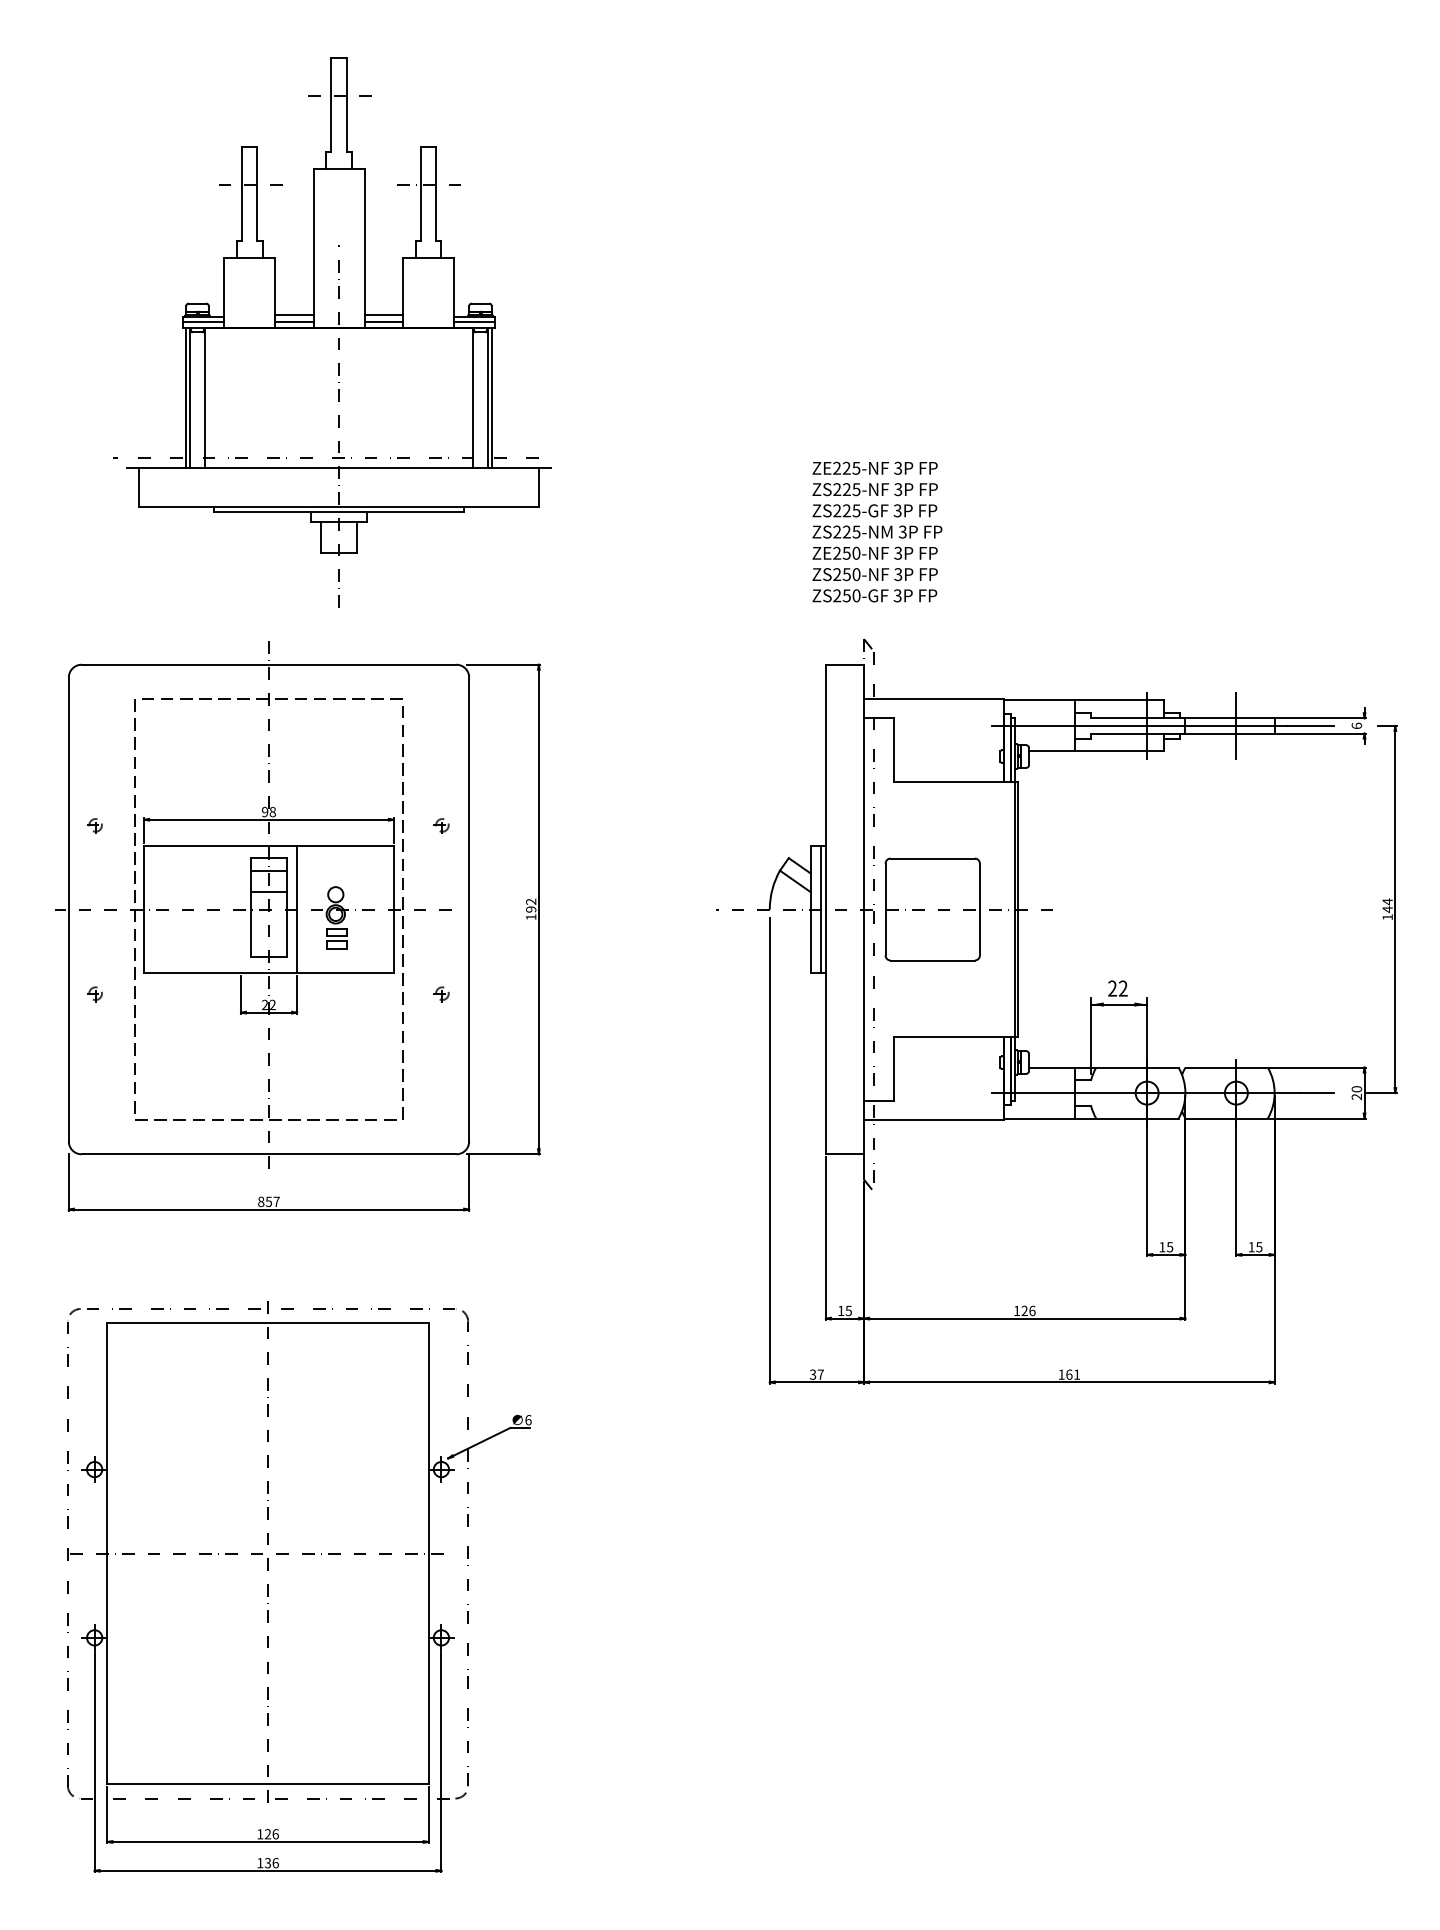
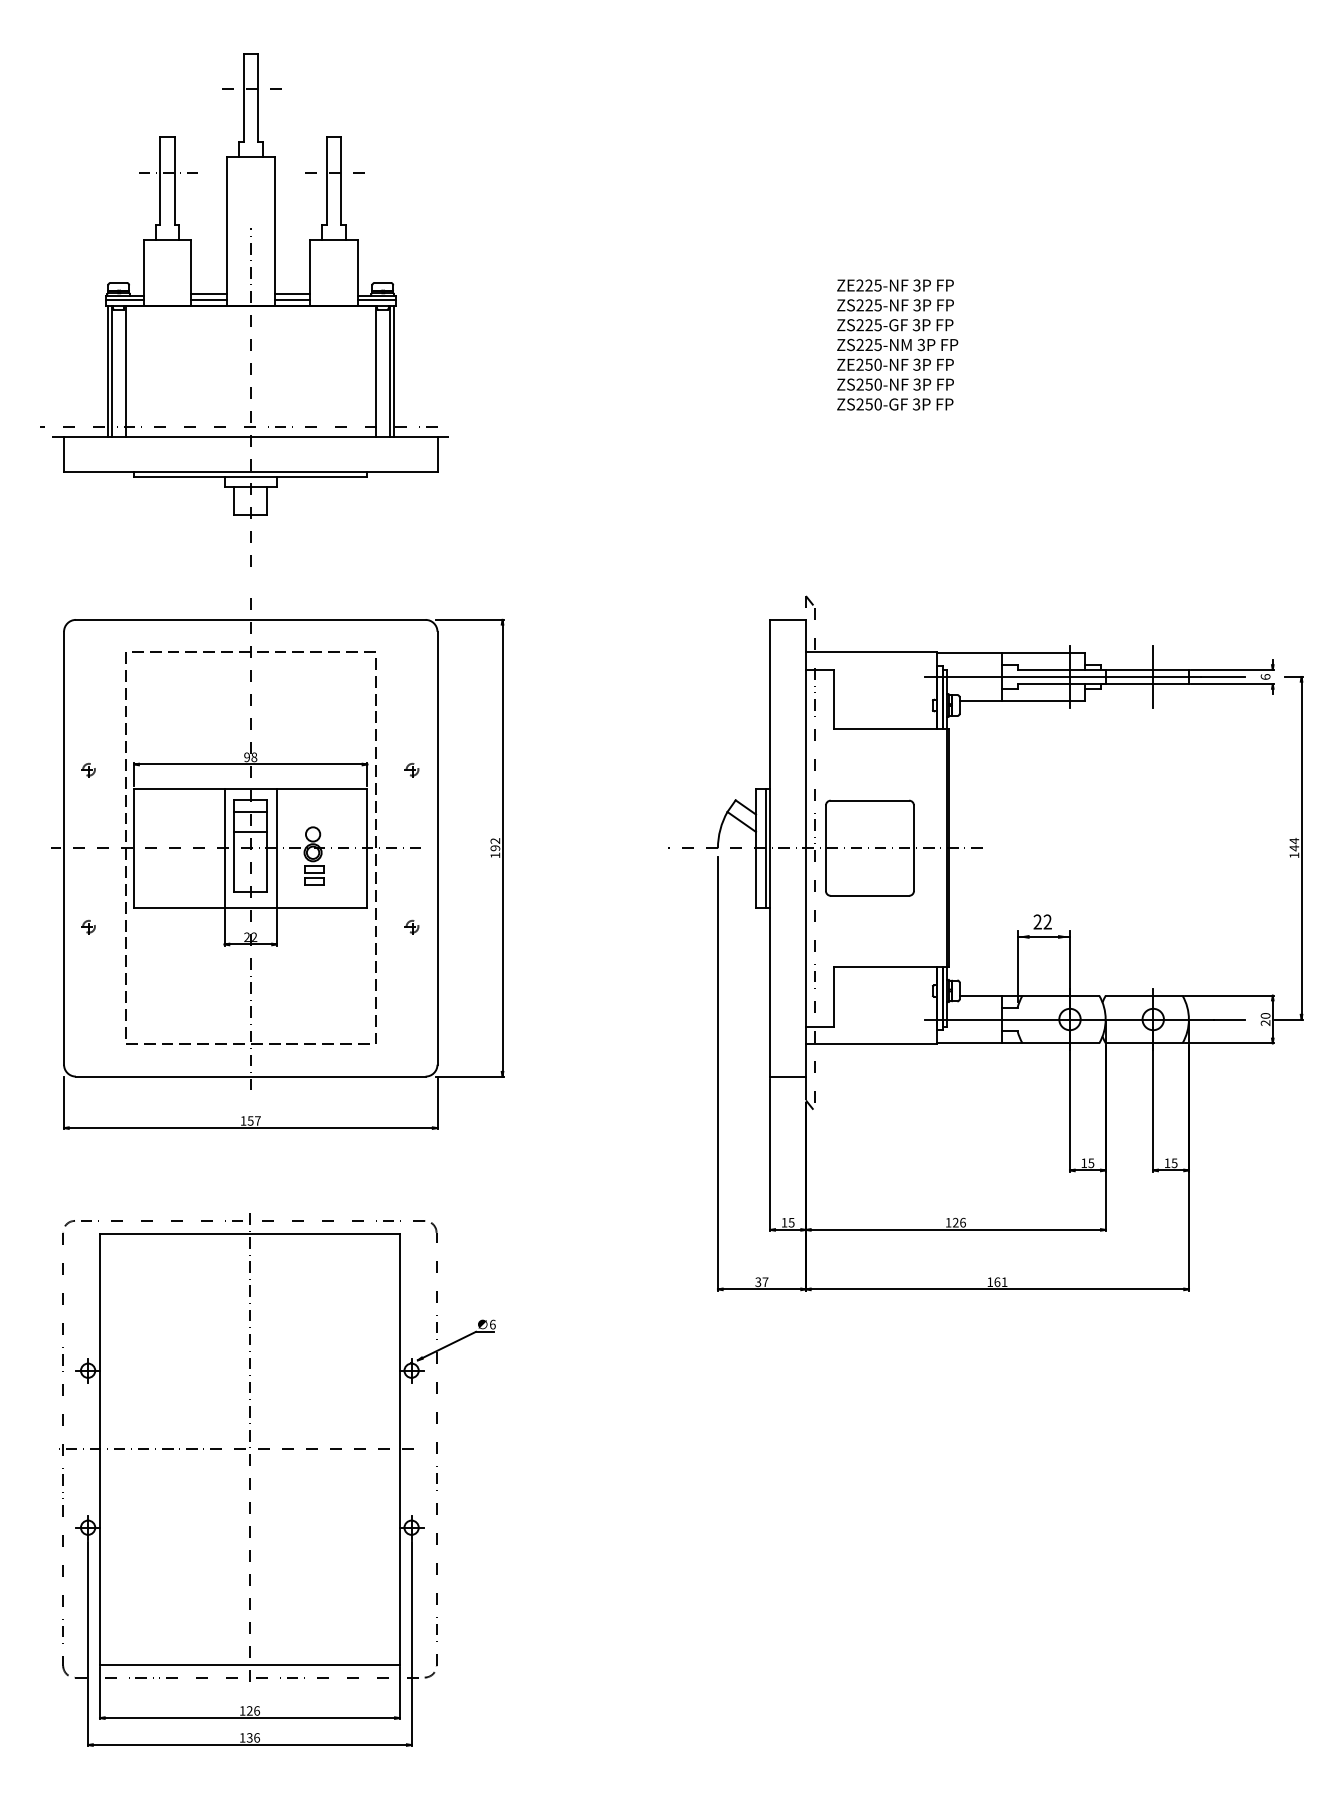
part: (332, 332) -> (244, 309), moved
text: (877, 531) -> (897, 344), moved
line: (240, 909) -> (224, 848), added
text: (261, 1201) -> (243, 1120), 857 -> 157

